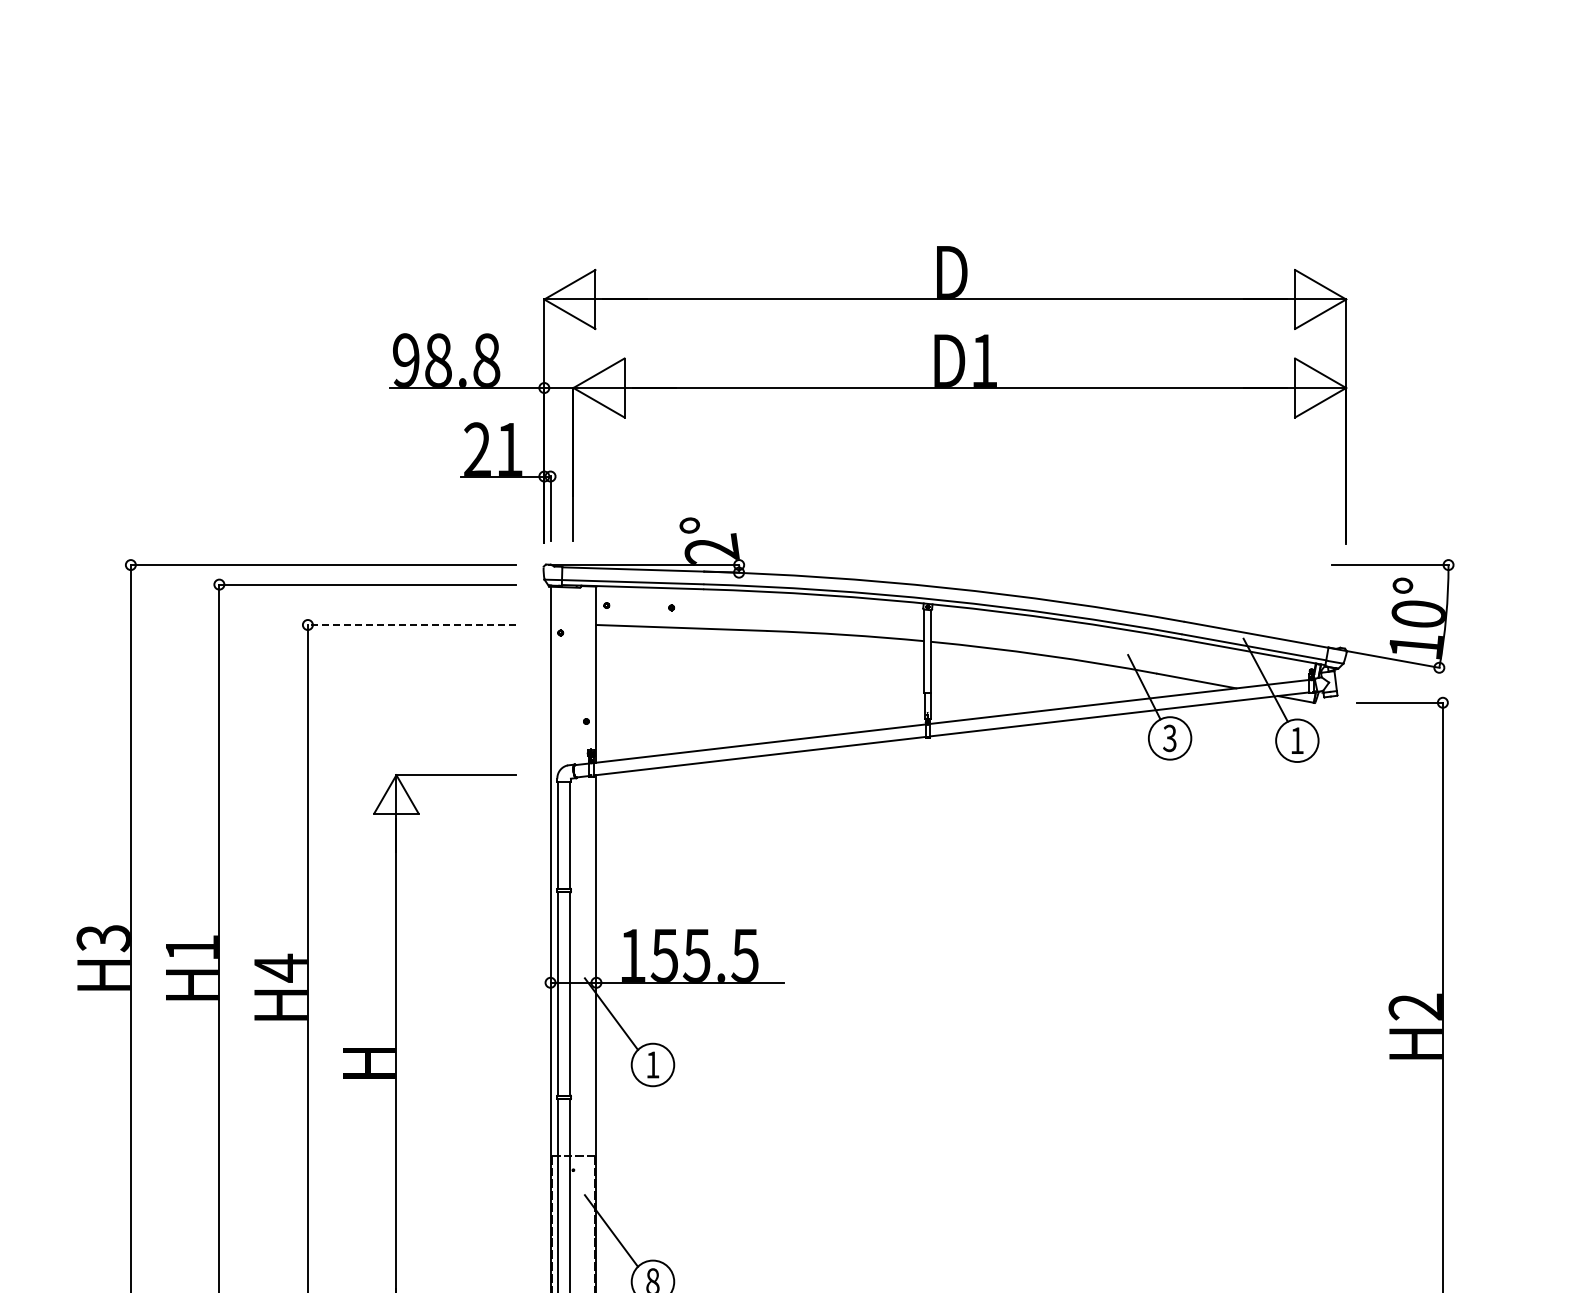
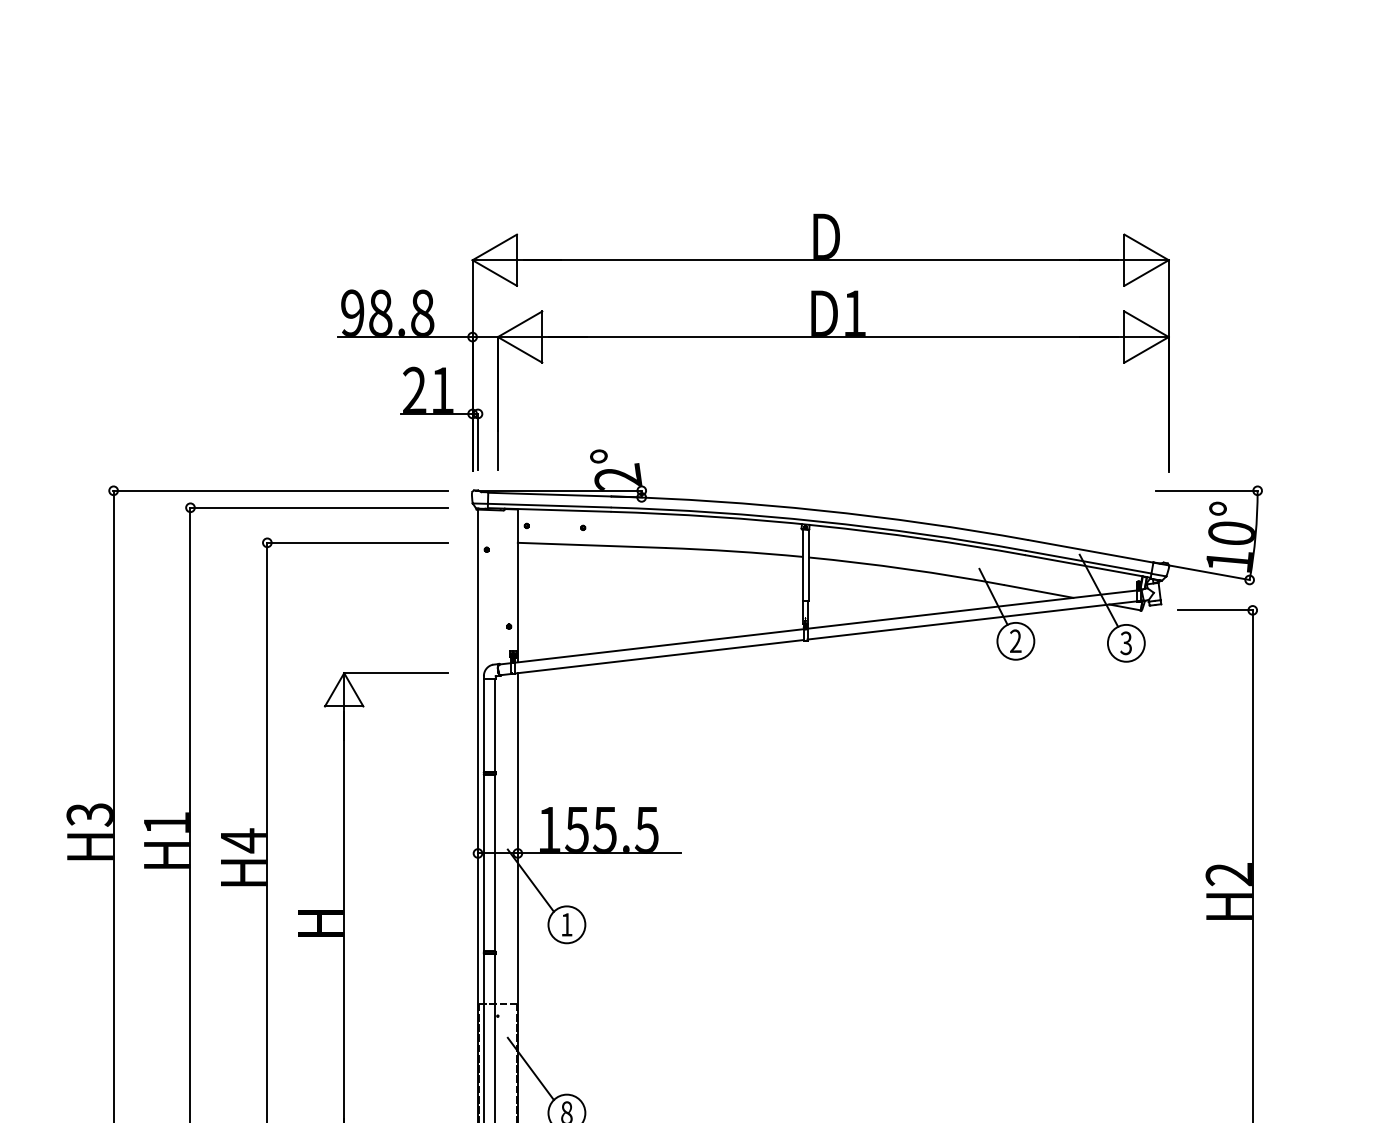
line: (411, 625) -> (357, 543), dashed -> solid
text: (1169, 738) -> (1015, 641), 3 -> 2
text: (1296, 740) -> (1125, 643), 1 -> 3

